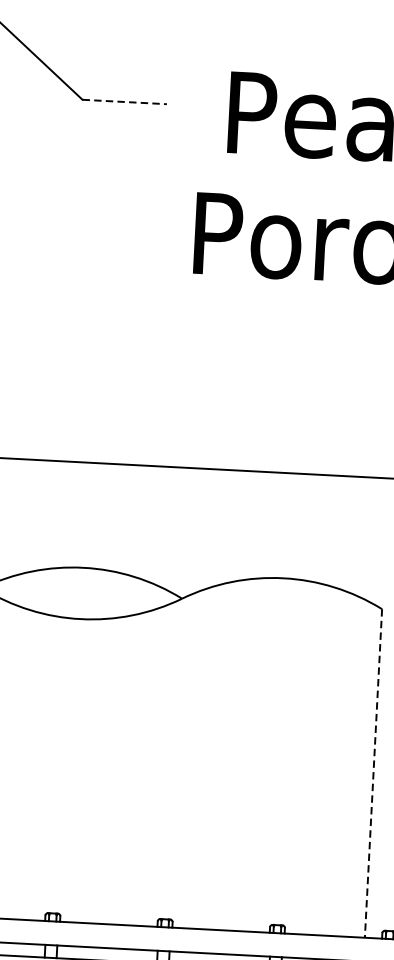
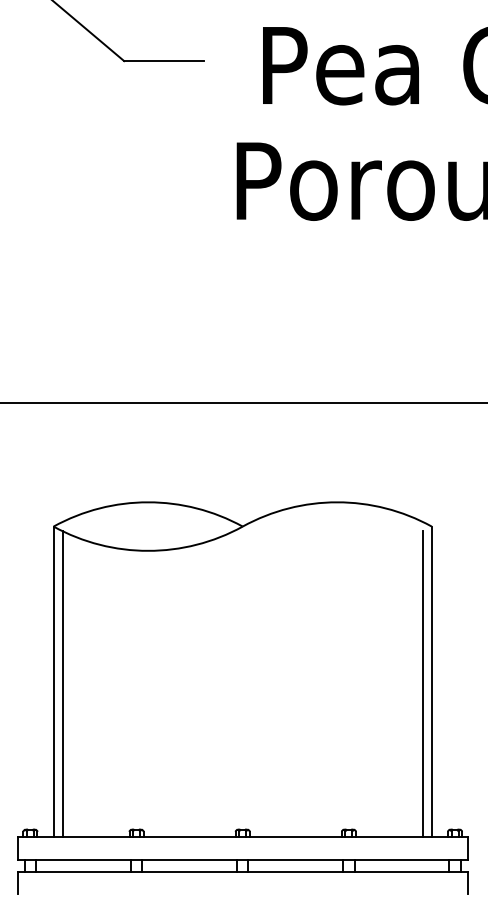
line: (125, 102) -> (164, 61), dashed -> solid
line: (373, 774) -> (431, 682), dashed -> solid
line: (363, 775) -> (422, 684), added

